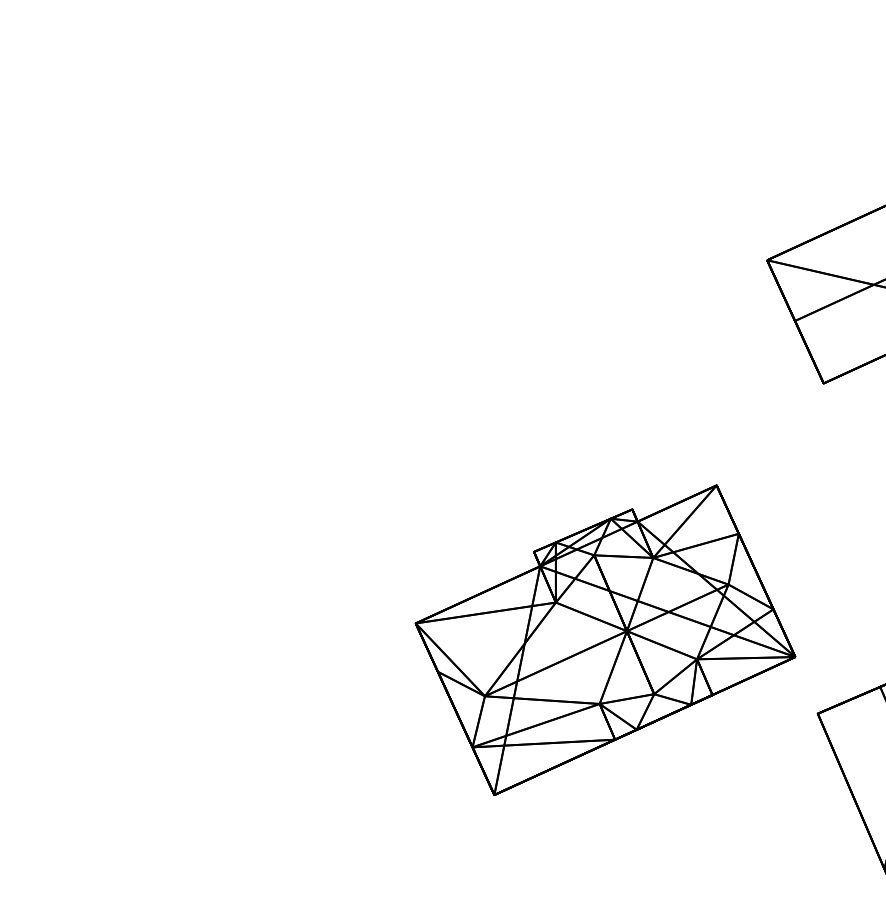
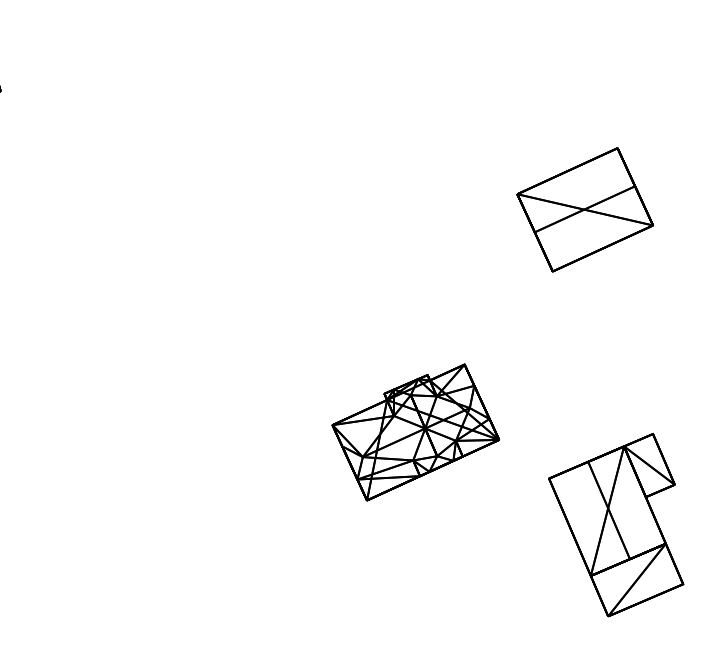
part: (604, 640) -> (415, 432), size x0.7

